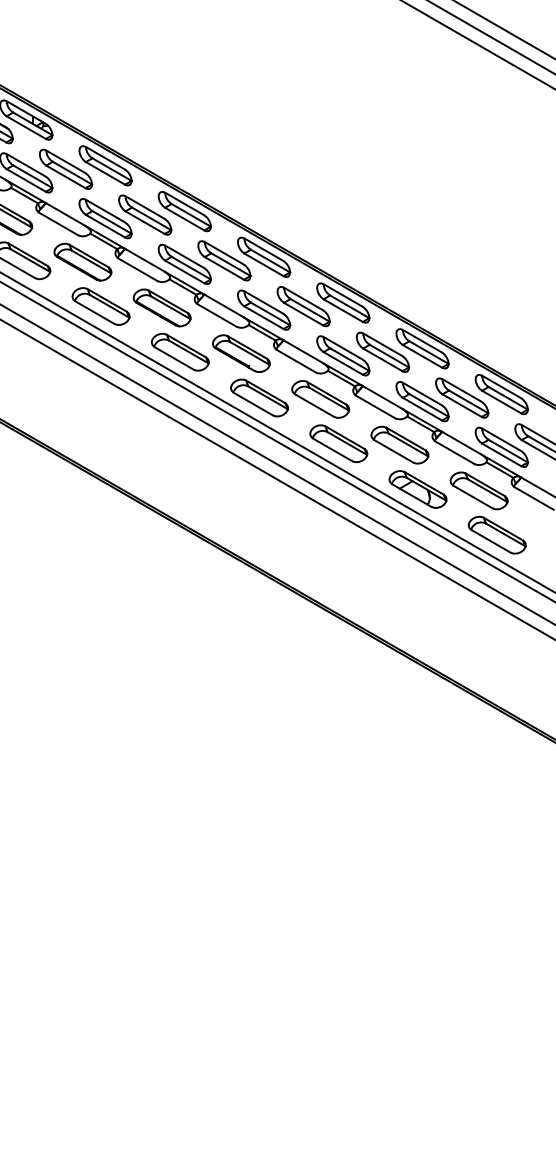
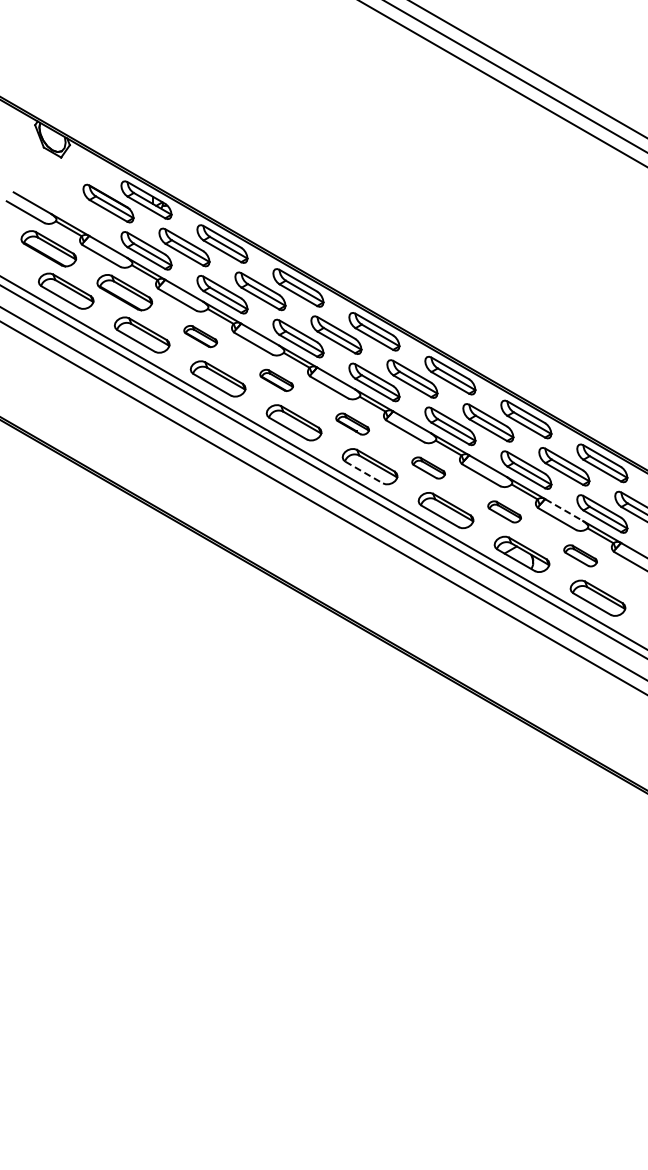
part: (82, 262) -> (200, 336), size x0.6
part: (161, 308) -> (276, 380), size x0.6
part: (241, 352) -> (352, 423), size x0.6
part: (320, 398) -> (428, 467), size x0.6
line: (253, 404) -> (364, 472), solid -> dashed
line: (462, 443) -> (564, 510), solid -> dashed
part: (399, 444) -> (504, 511), size x0.6
part: (479, 490) -> (580, 555), size x0.6

